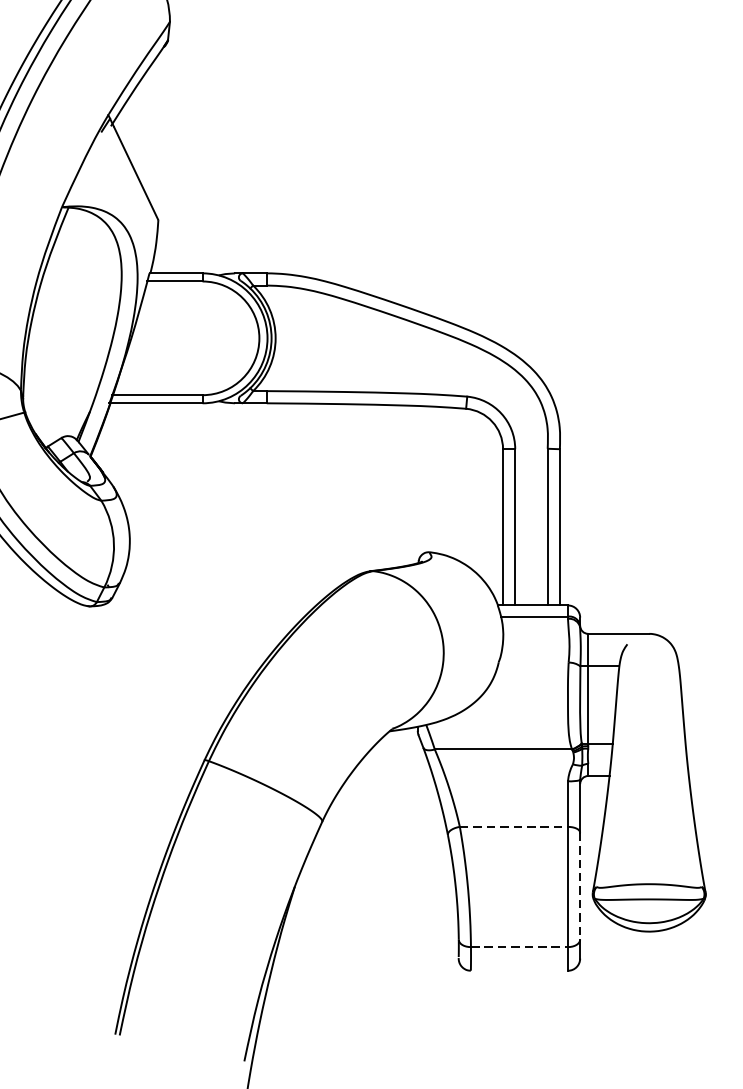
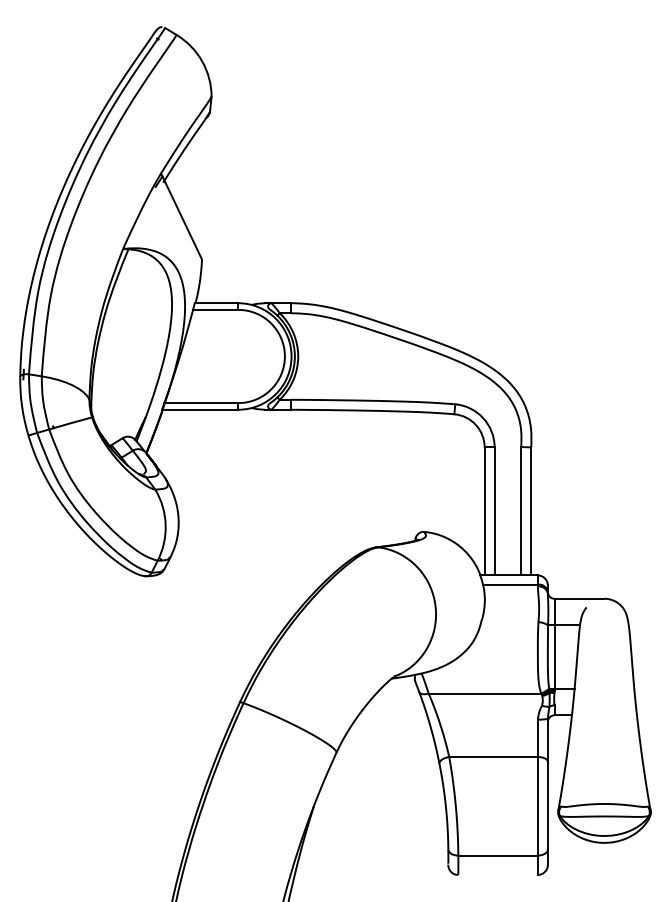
line: (515, 827) -> (494, 757), dashed -> solid
line: (579, 886) -> (547, 805), dashed -> solid
line: (519, 947) -> (498, 855), dashed -> solid

